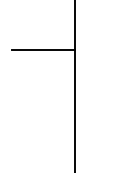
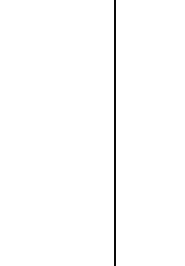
line: (42, 49) -> (65, 76), removed

